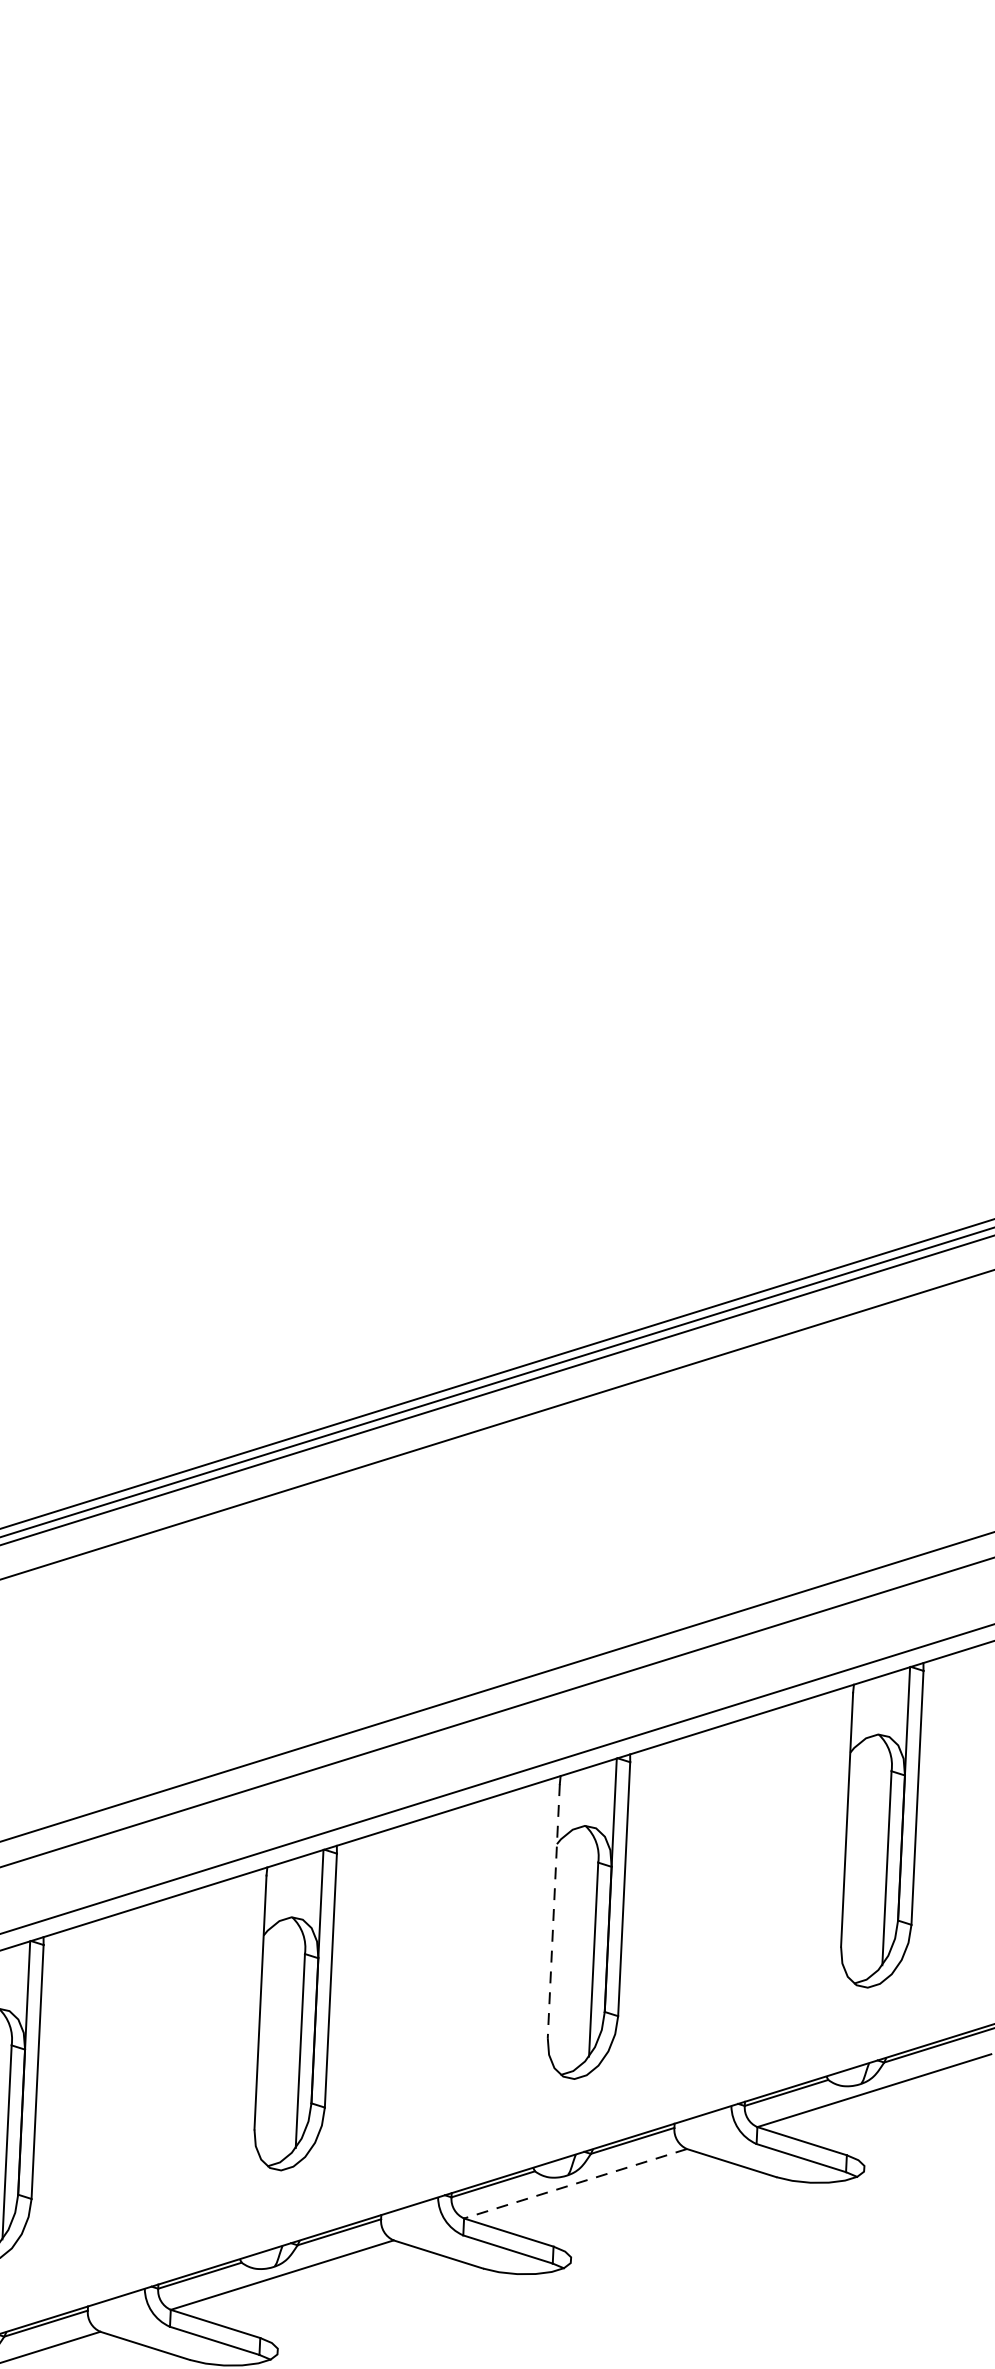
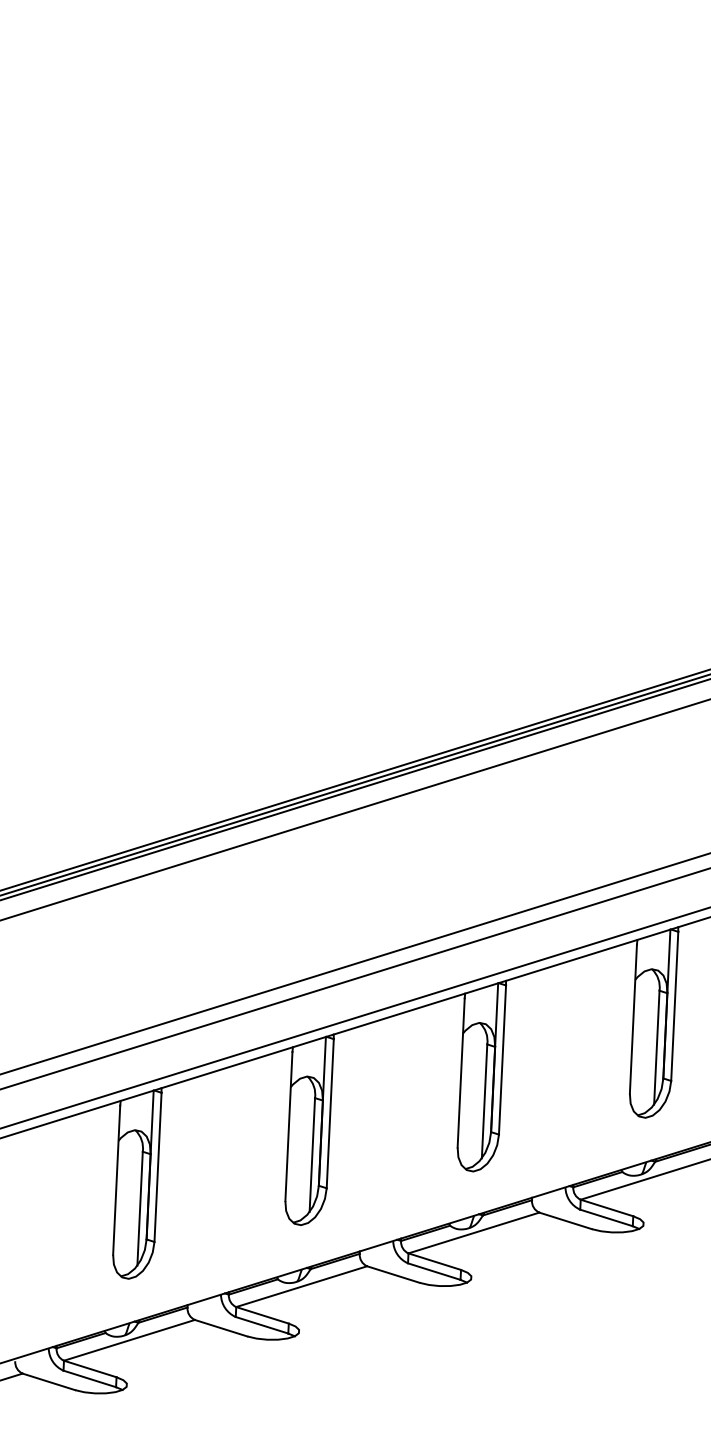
line: (554, 1910) -> (461, 1072), dashed -> solid
line: (574, 2184) -> (473, 1233), dashed -> solid

